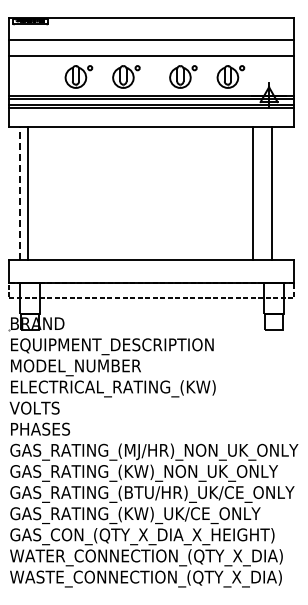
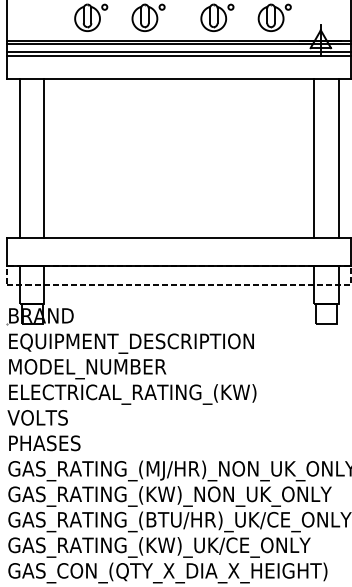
line: (19, 192) -> (19, 157), dashed -> solid
line: (28, 193) -> (44, 158), moved
line: (252, 193) -> (314, 158), moved
line: (271, 193) -> (338, 158), moved

